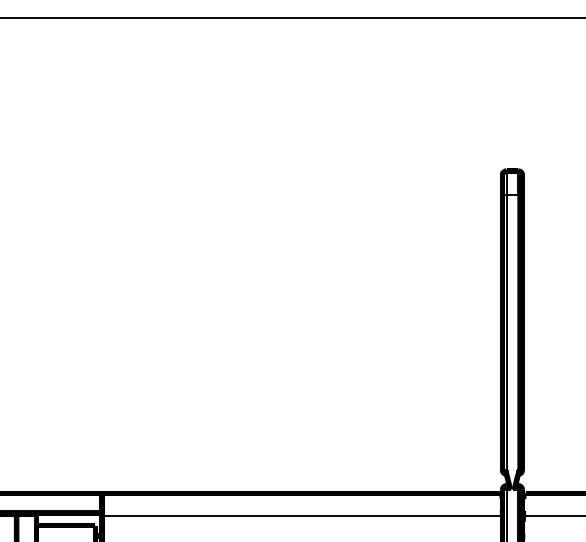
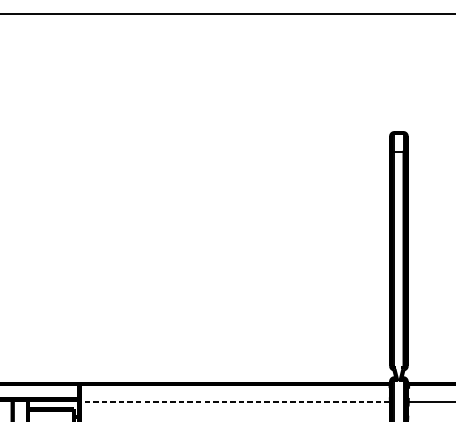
line: (301, 516) -> (234, 402), solid -> dashed

